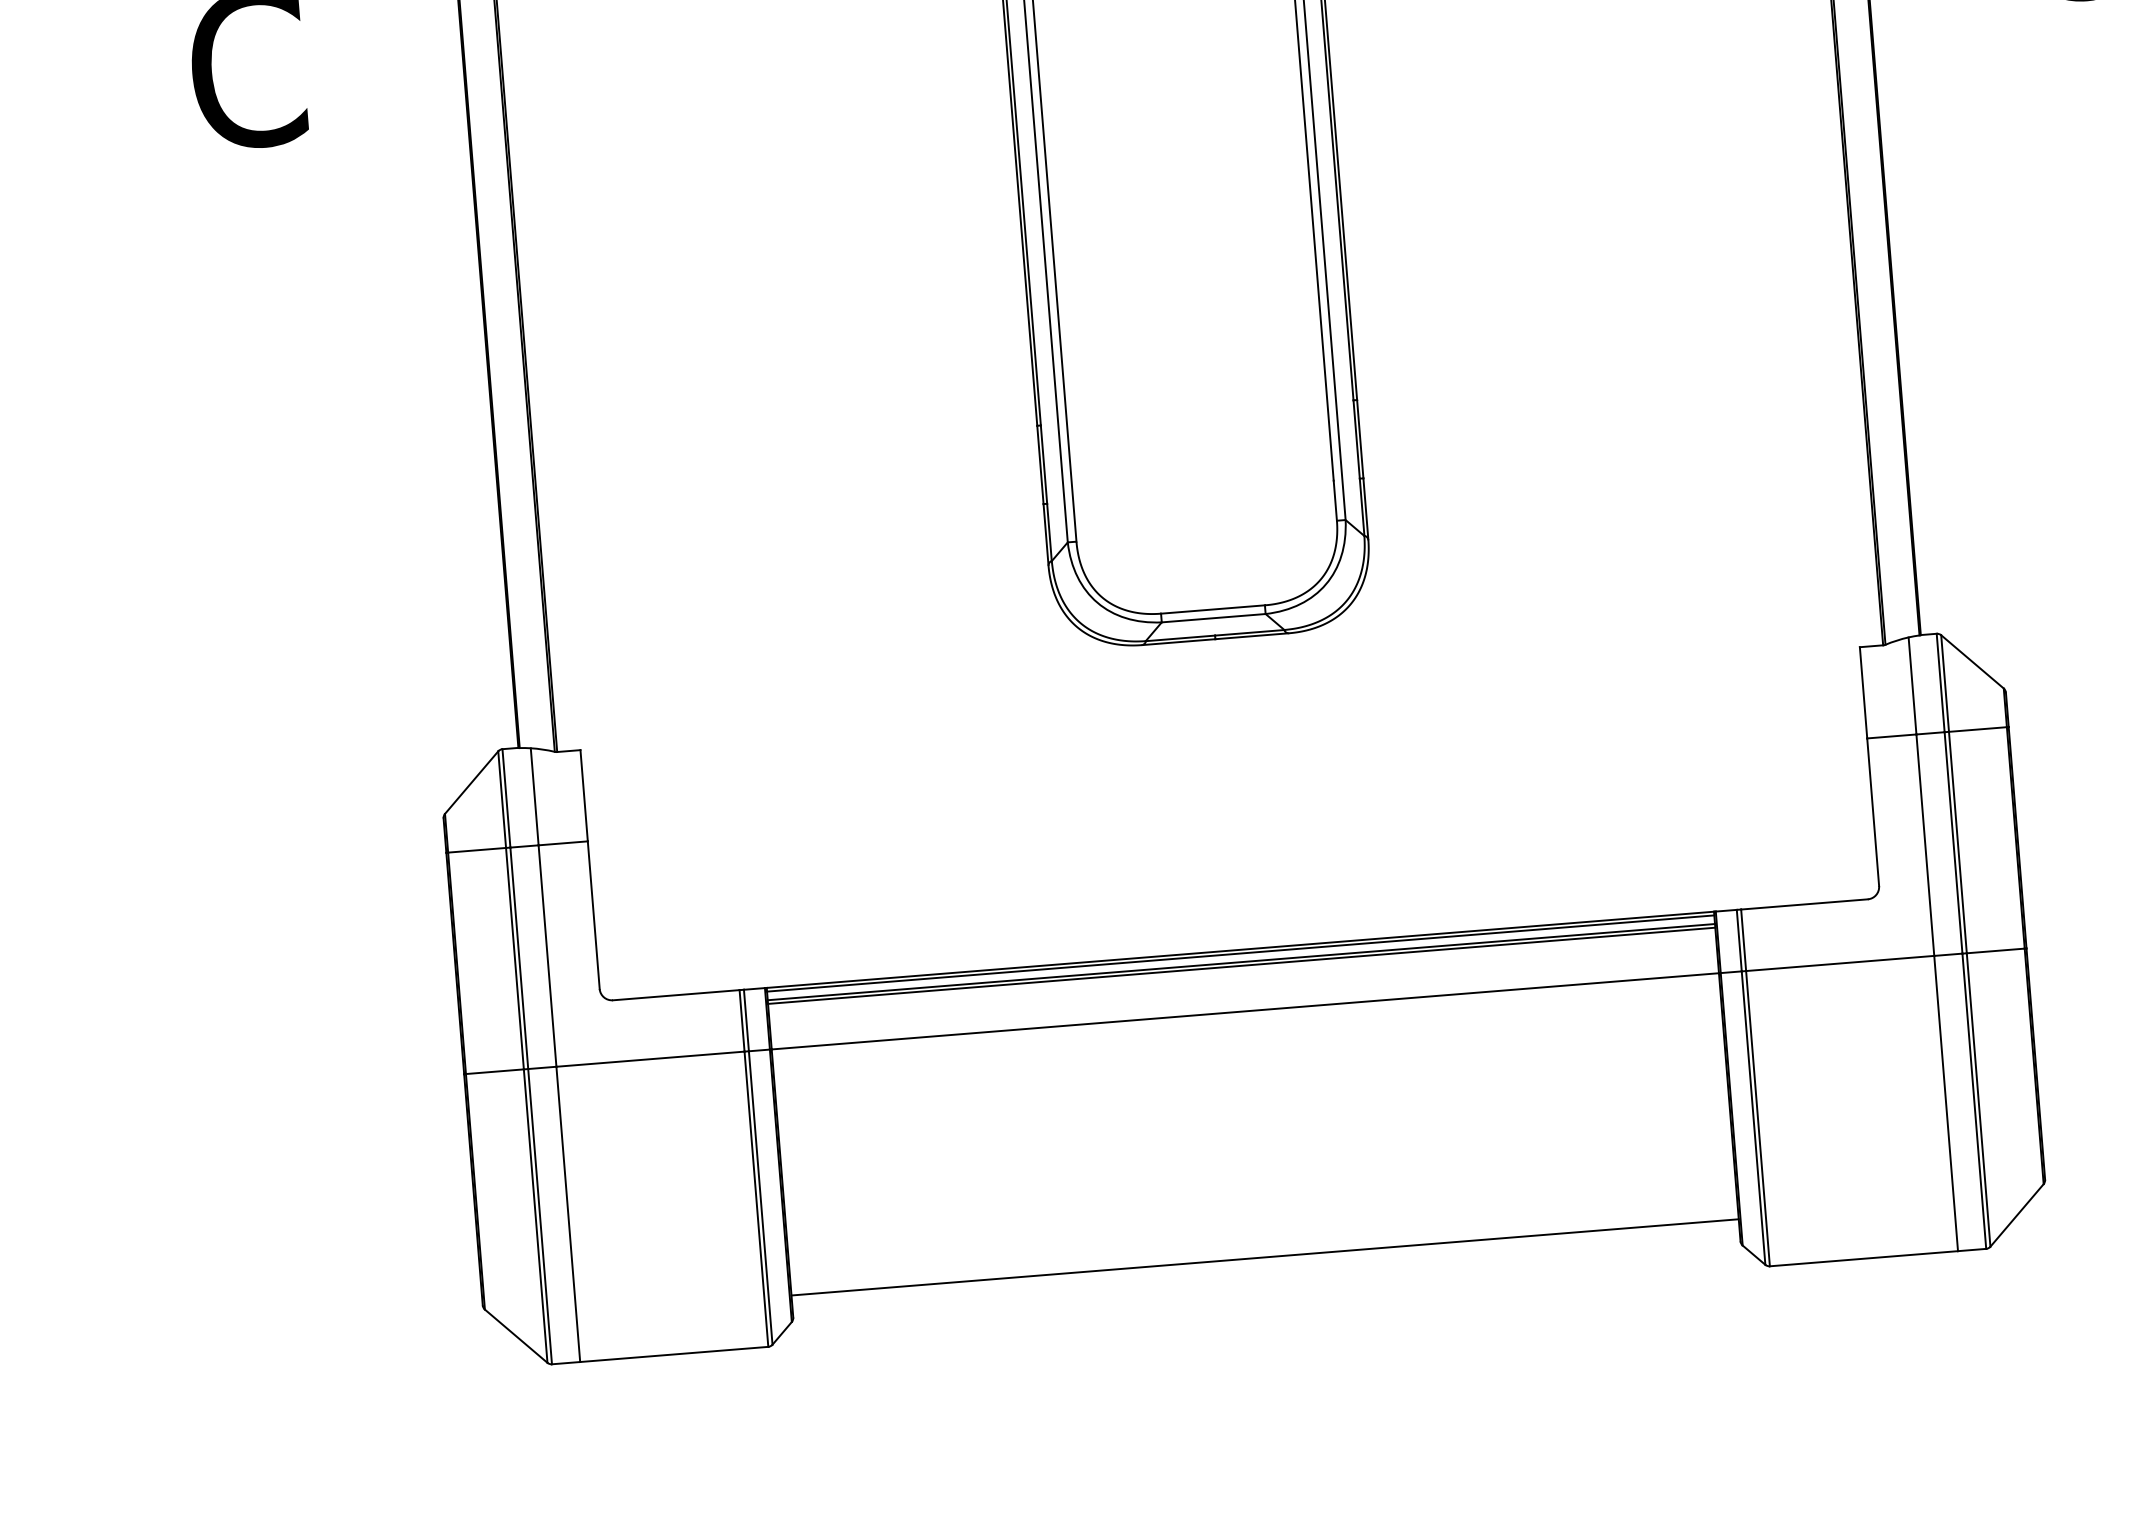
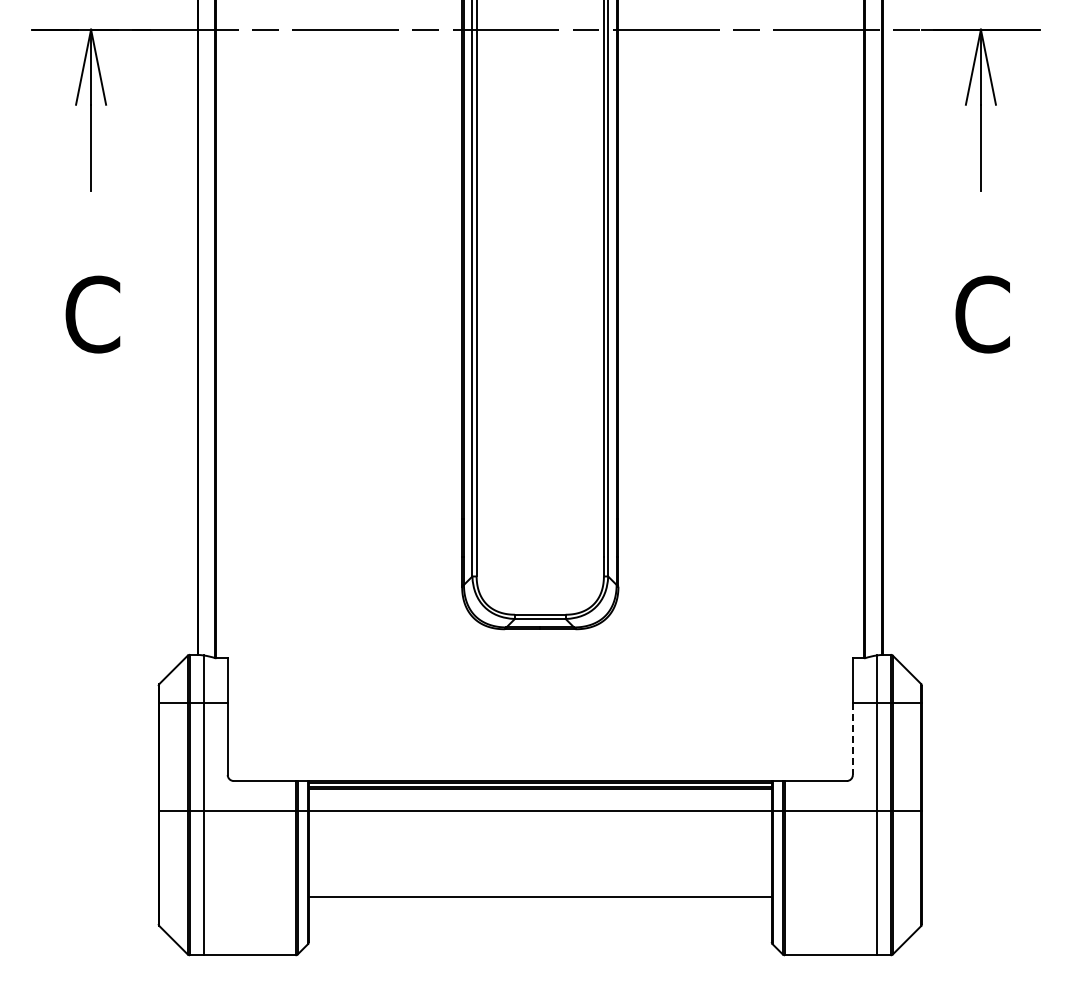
line: (1872, 813) -> (852, 739), solid -> dashed
line: (1263, 1257) -> (539, 897), moved

